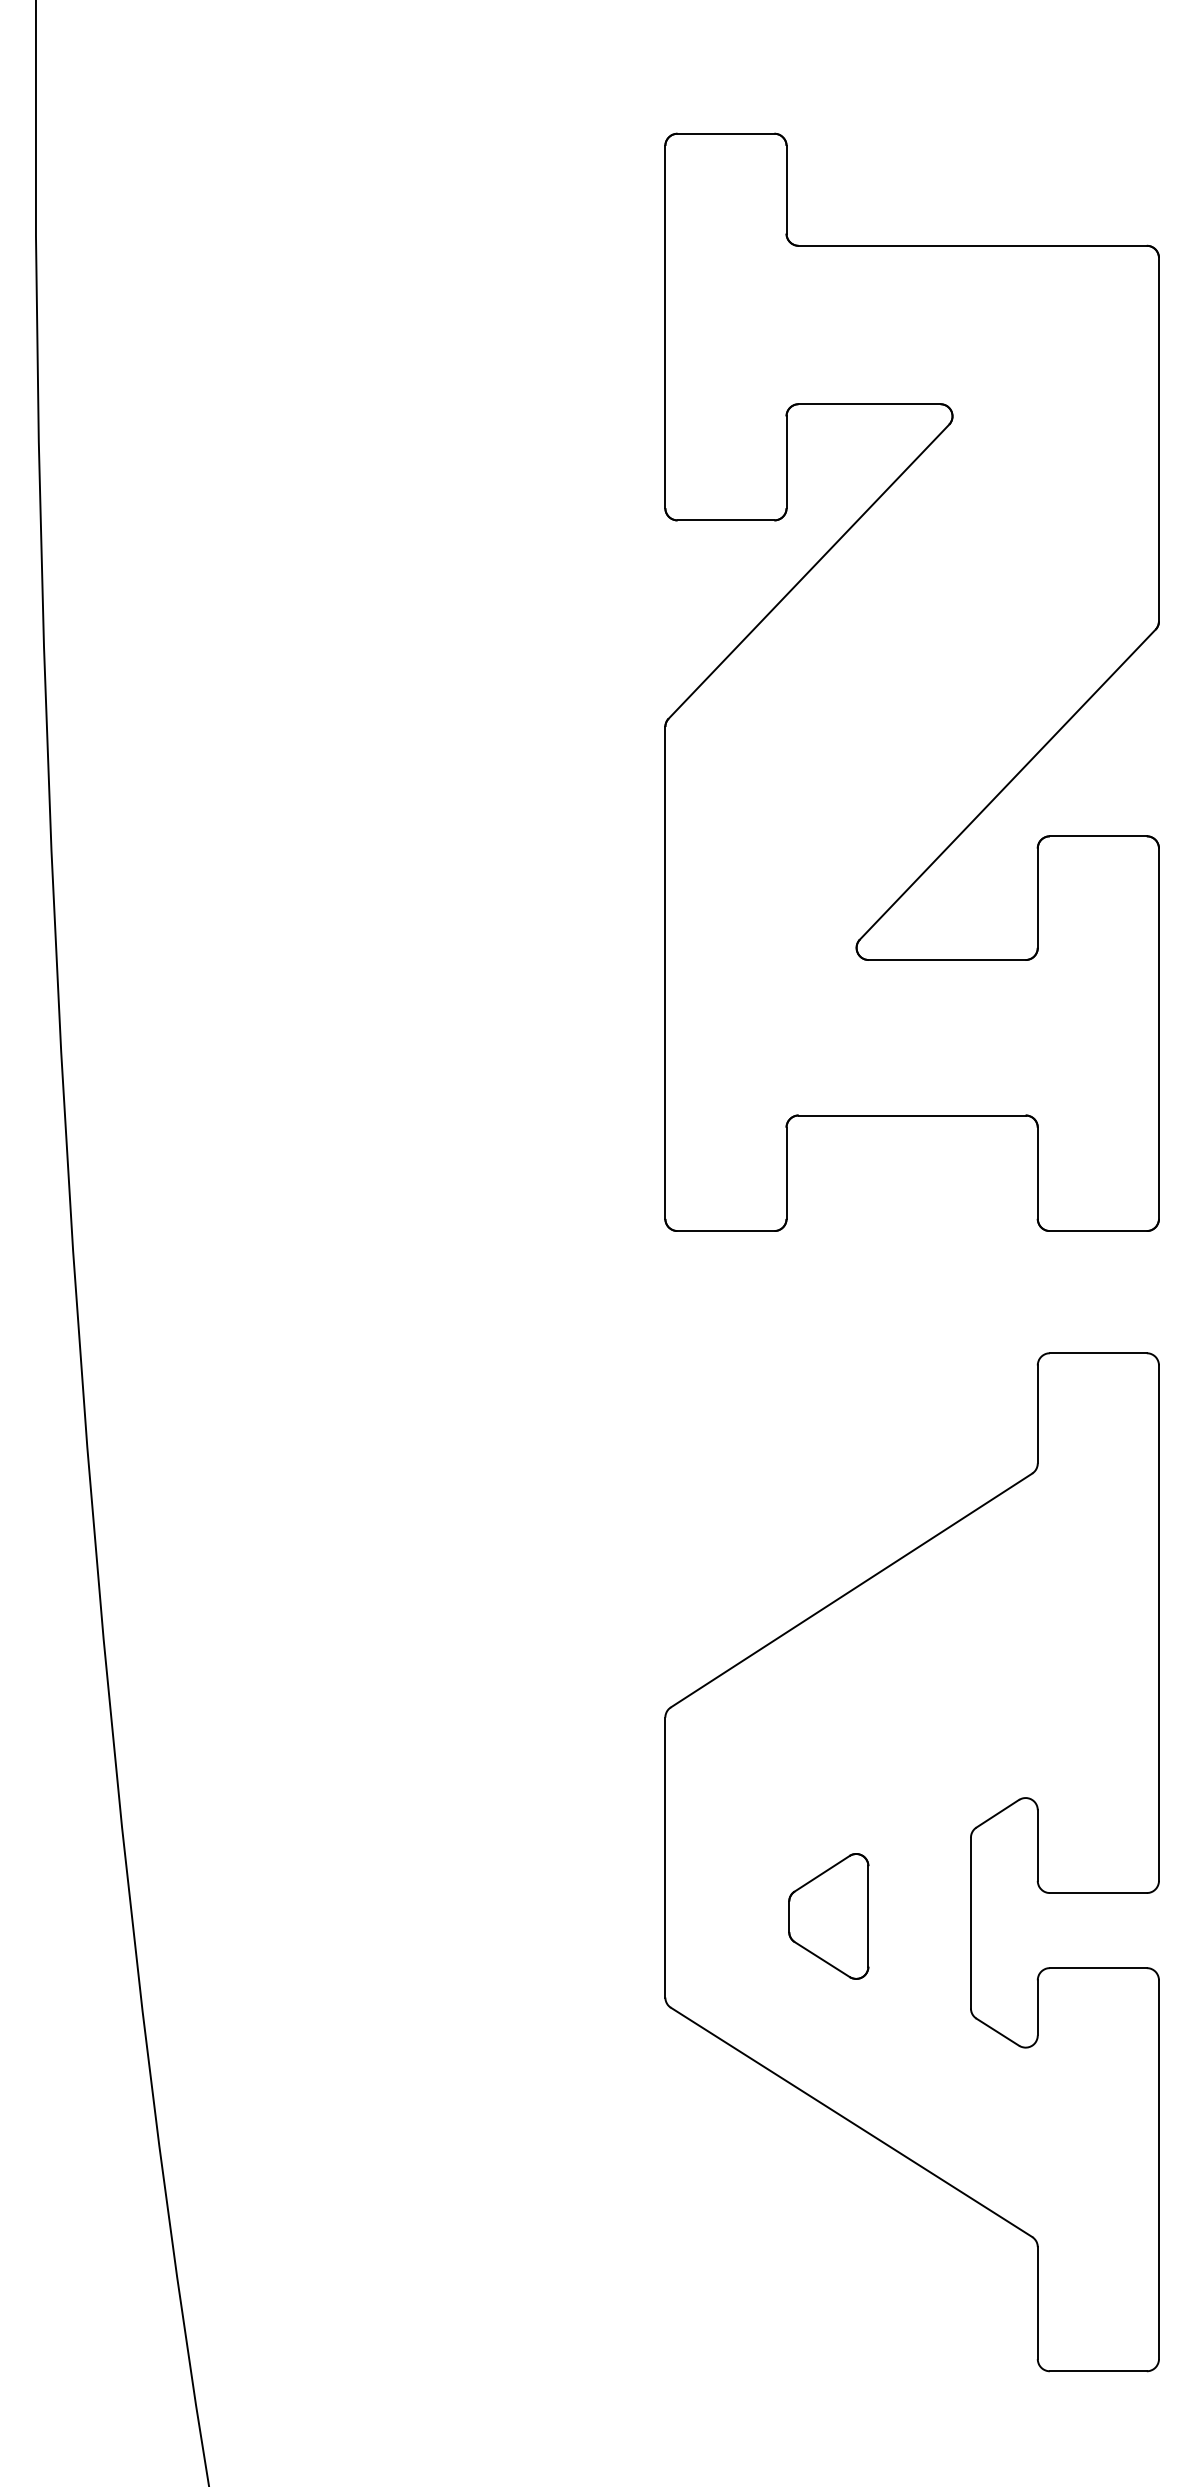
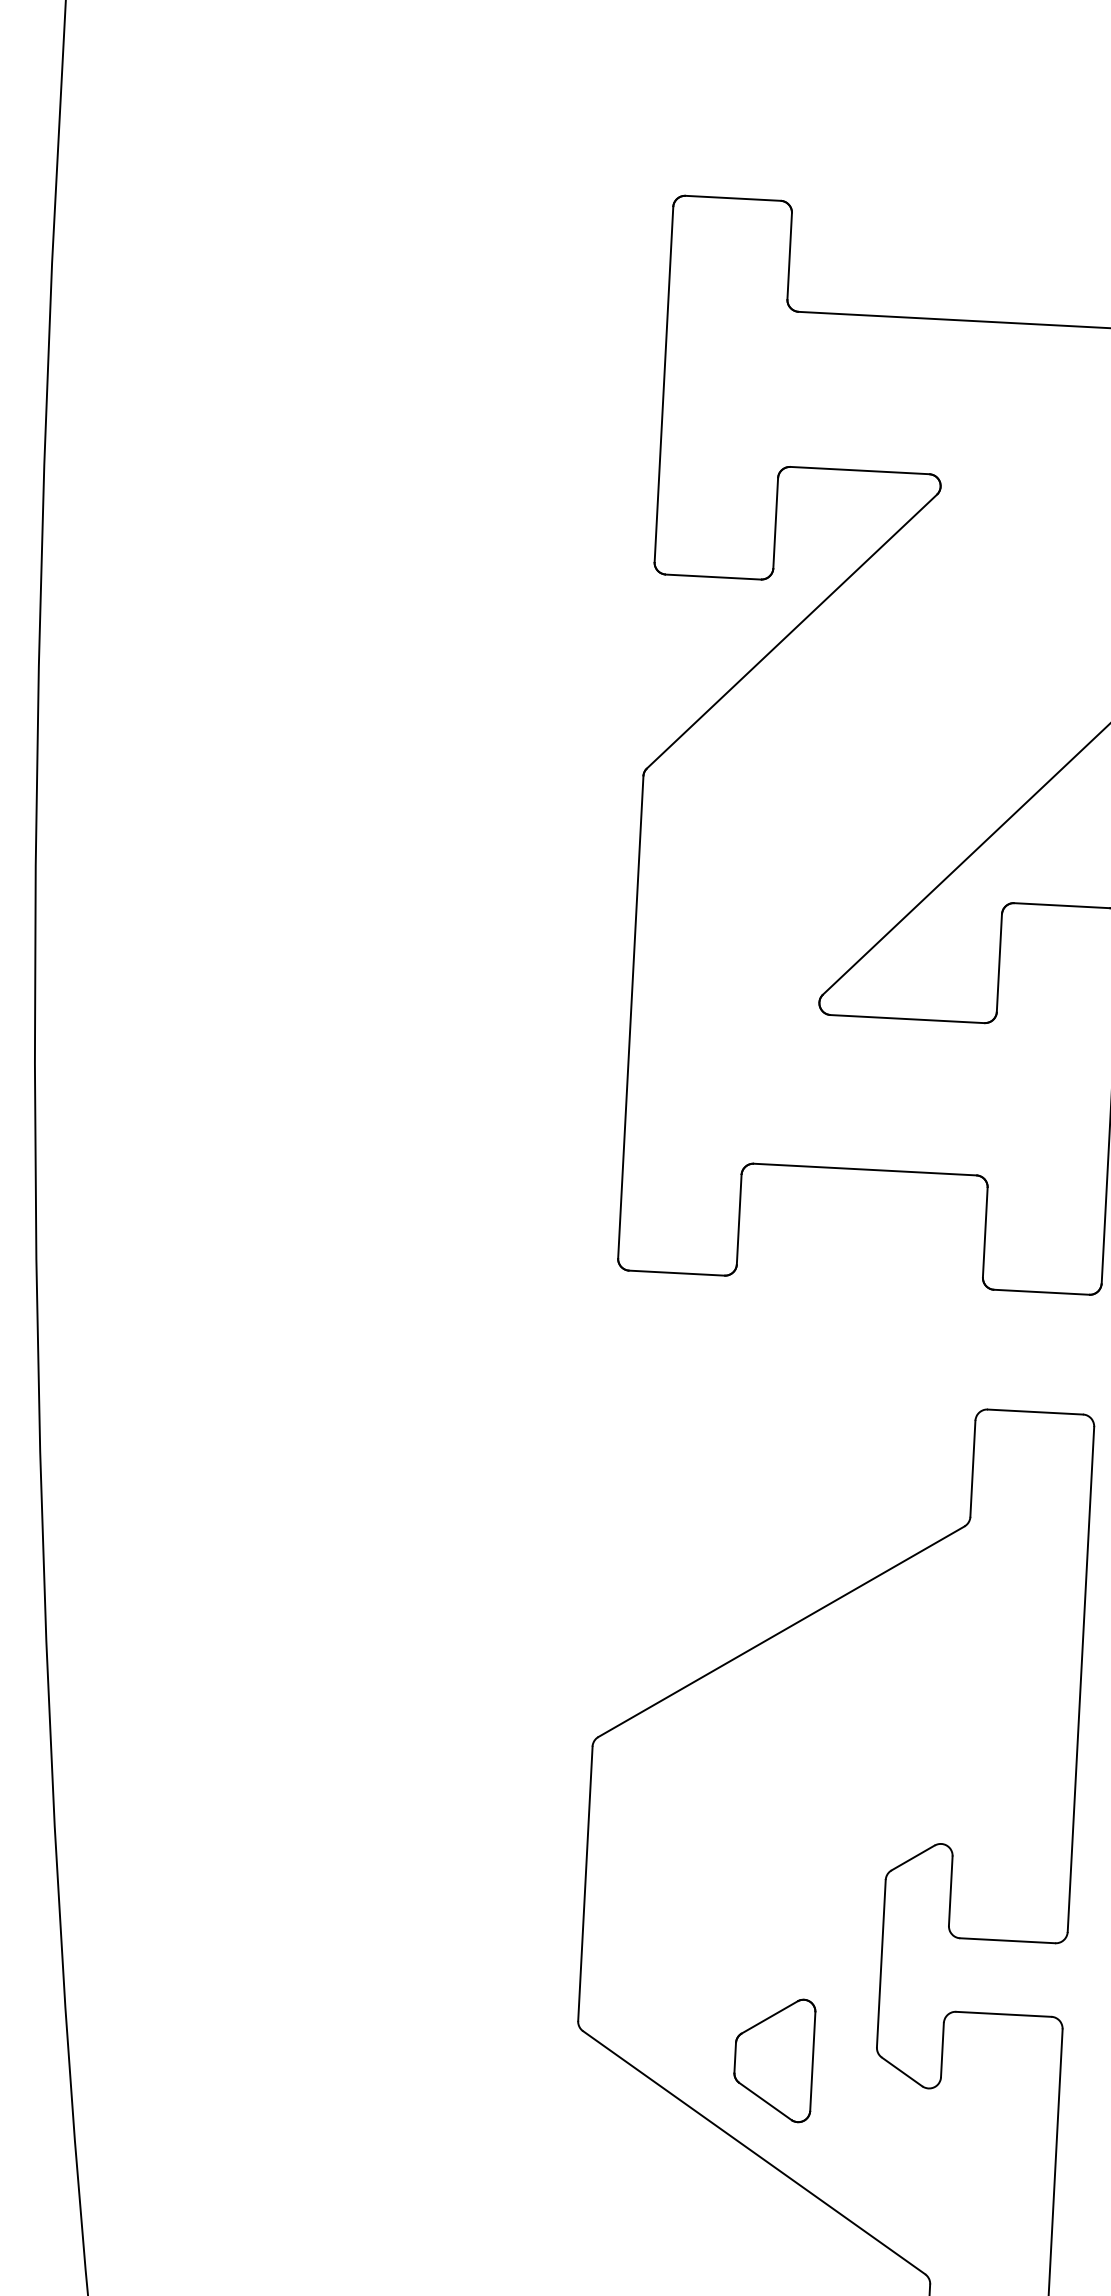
part: (828, 1916) -> (773, 2059), moved

